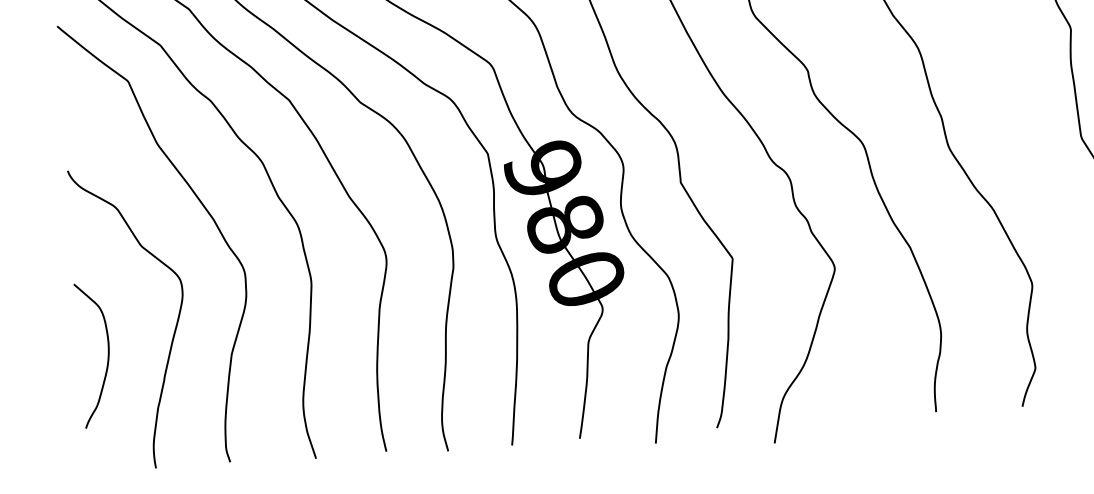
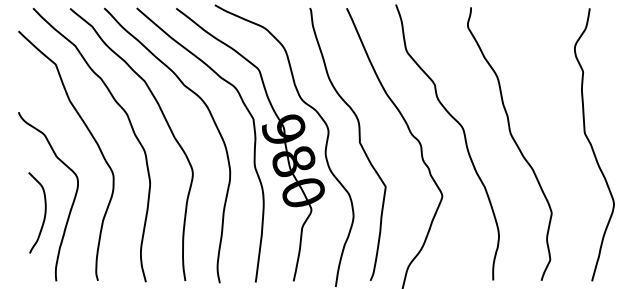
curve: (106, 353) -> (44, 212), moved

